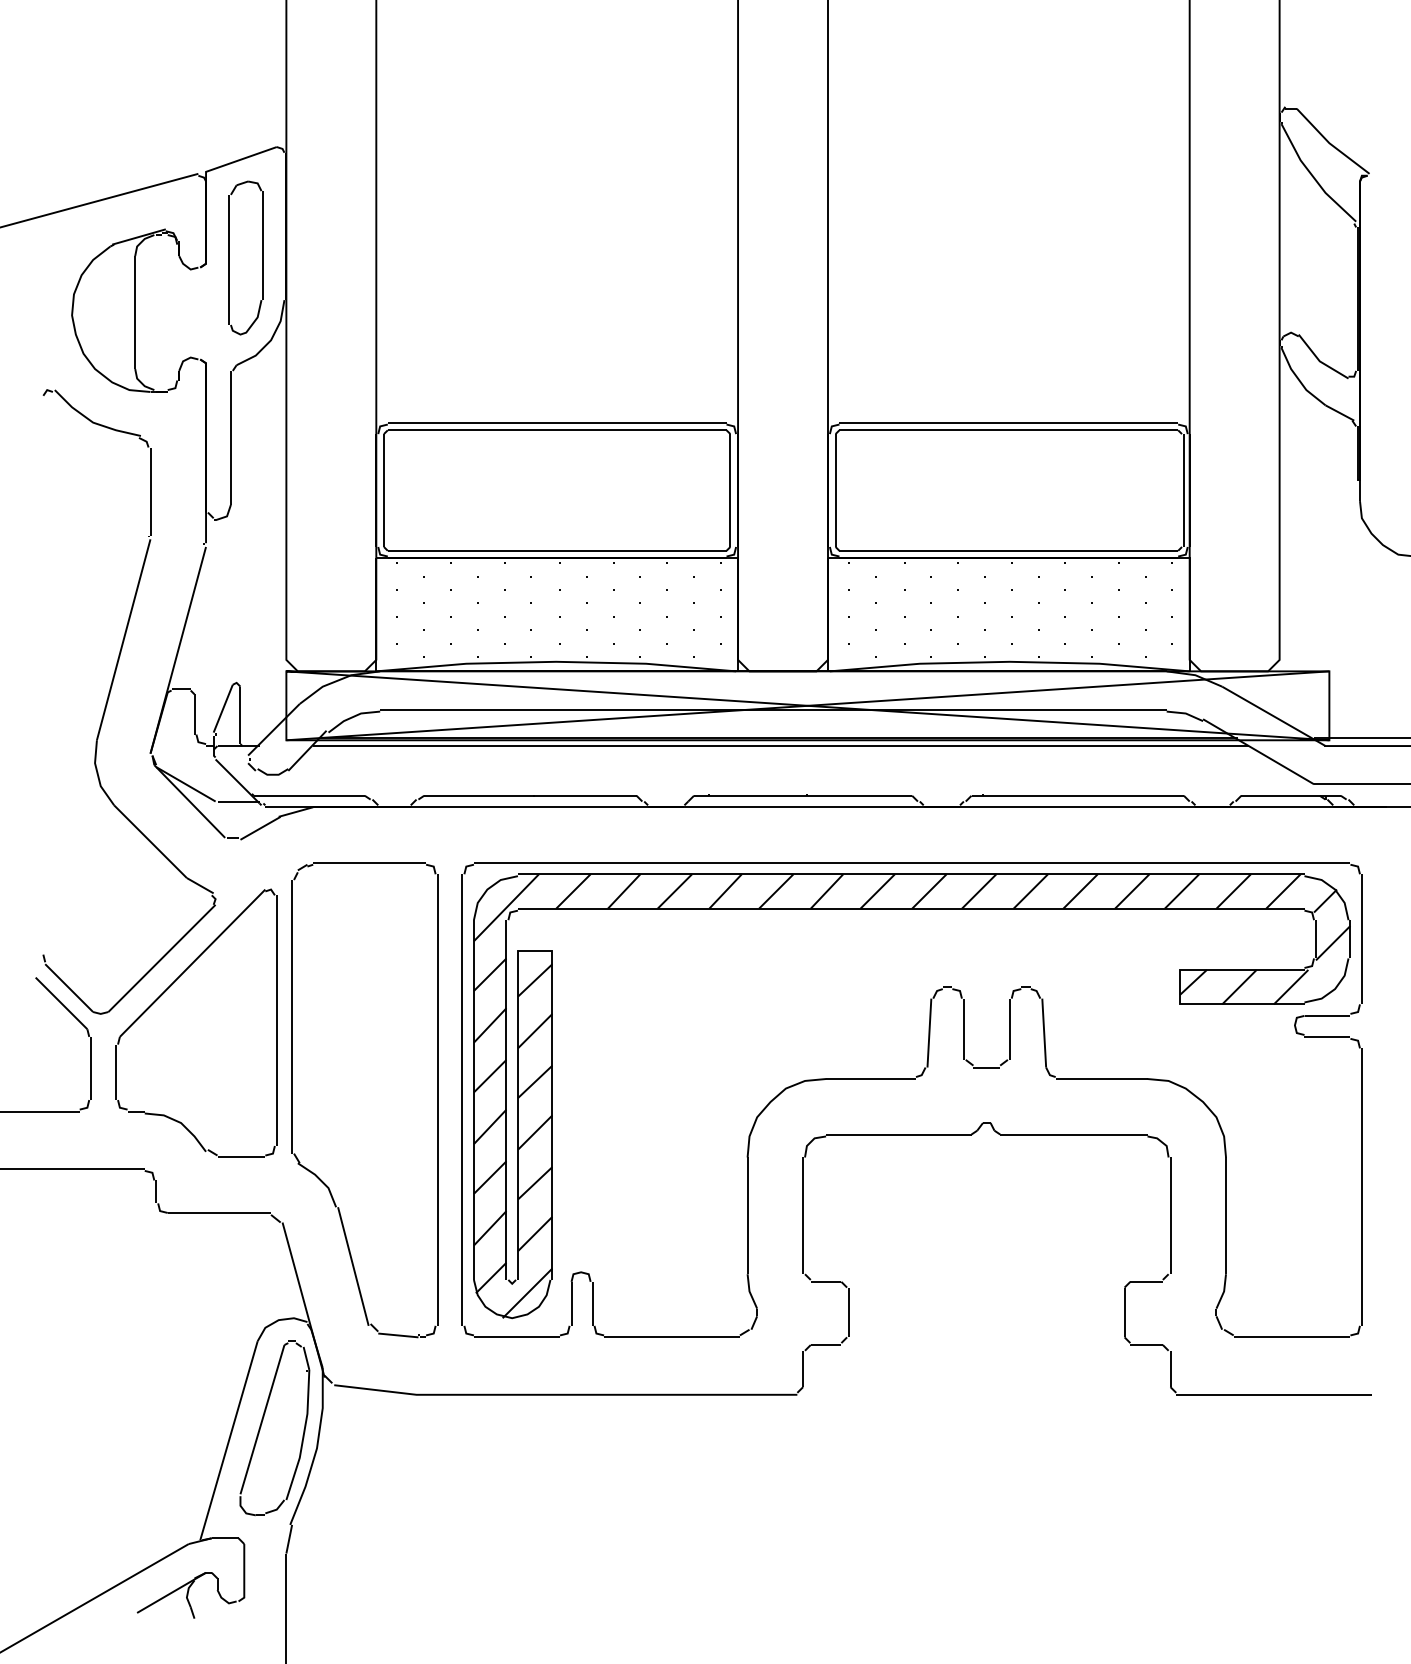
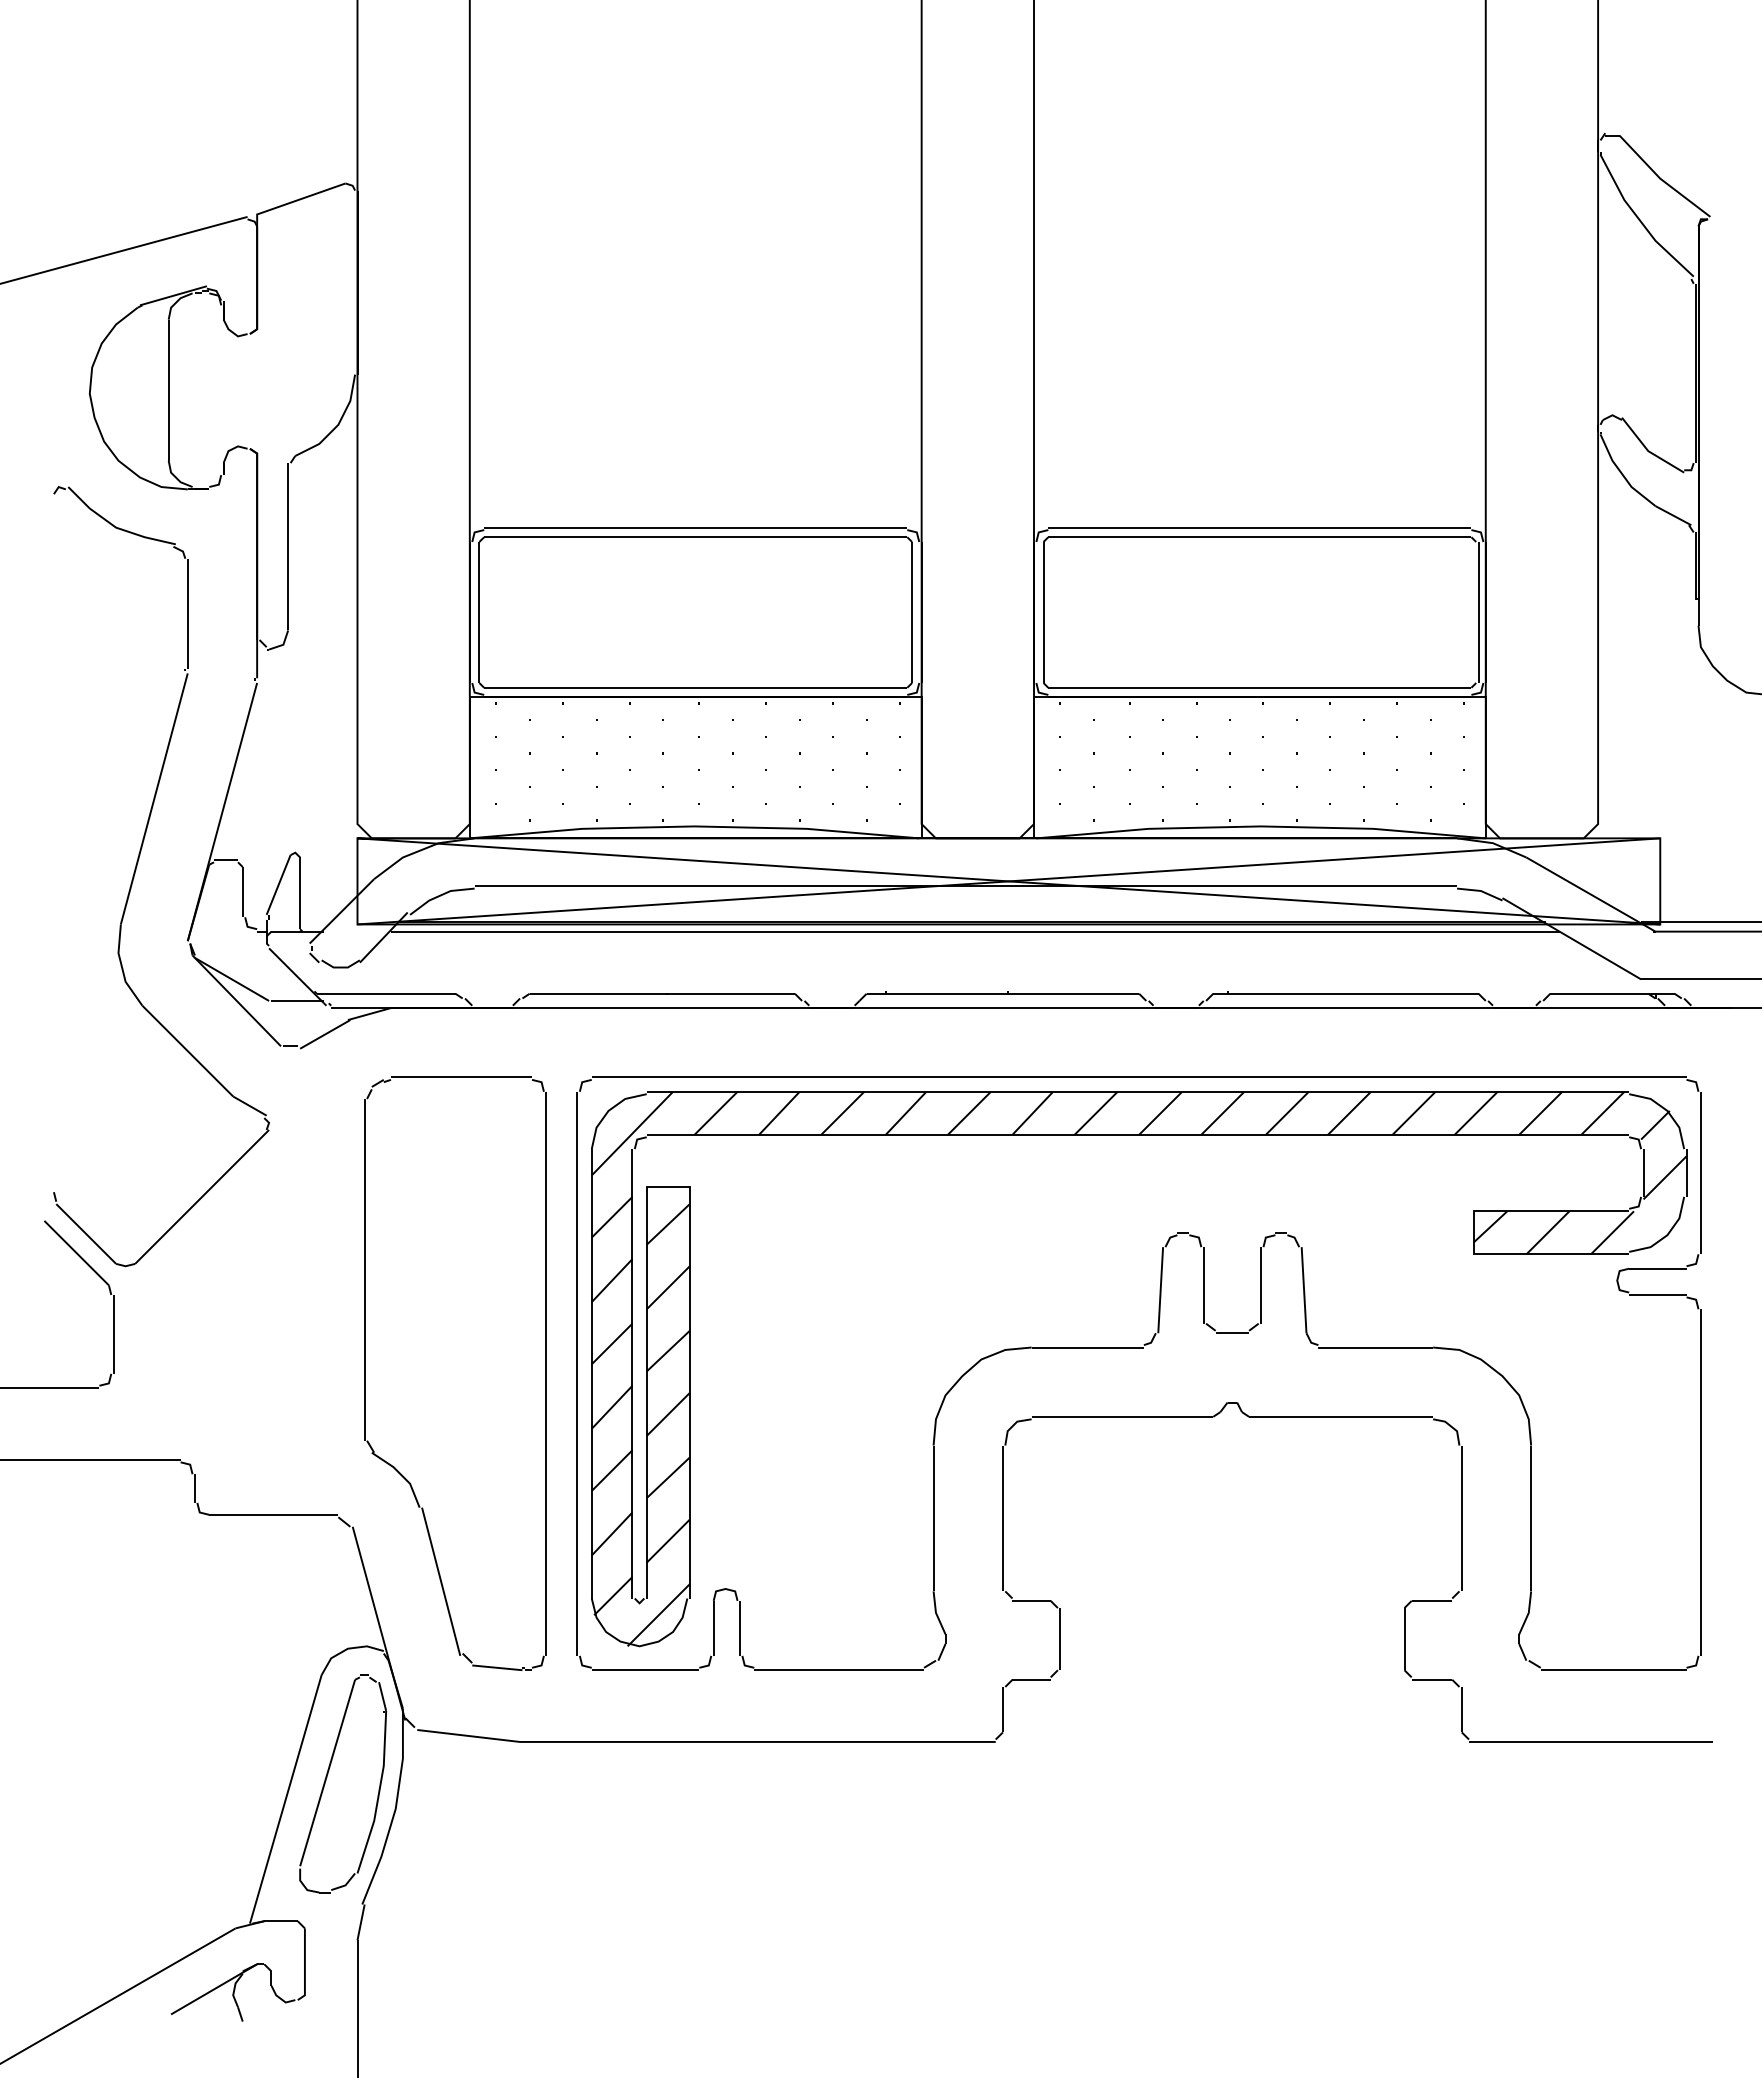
part: (229, 257) -> (286, 321), removed
part: (165, 991) -> (206, 1238), removed

